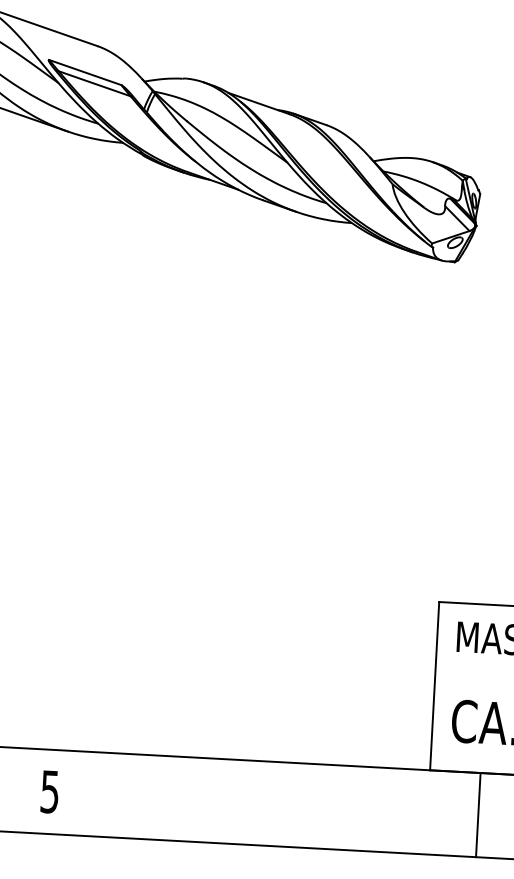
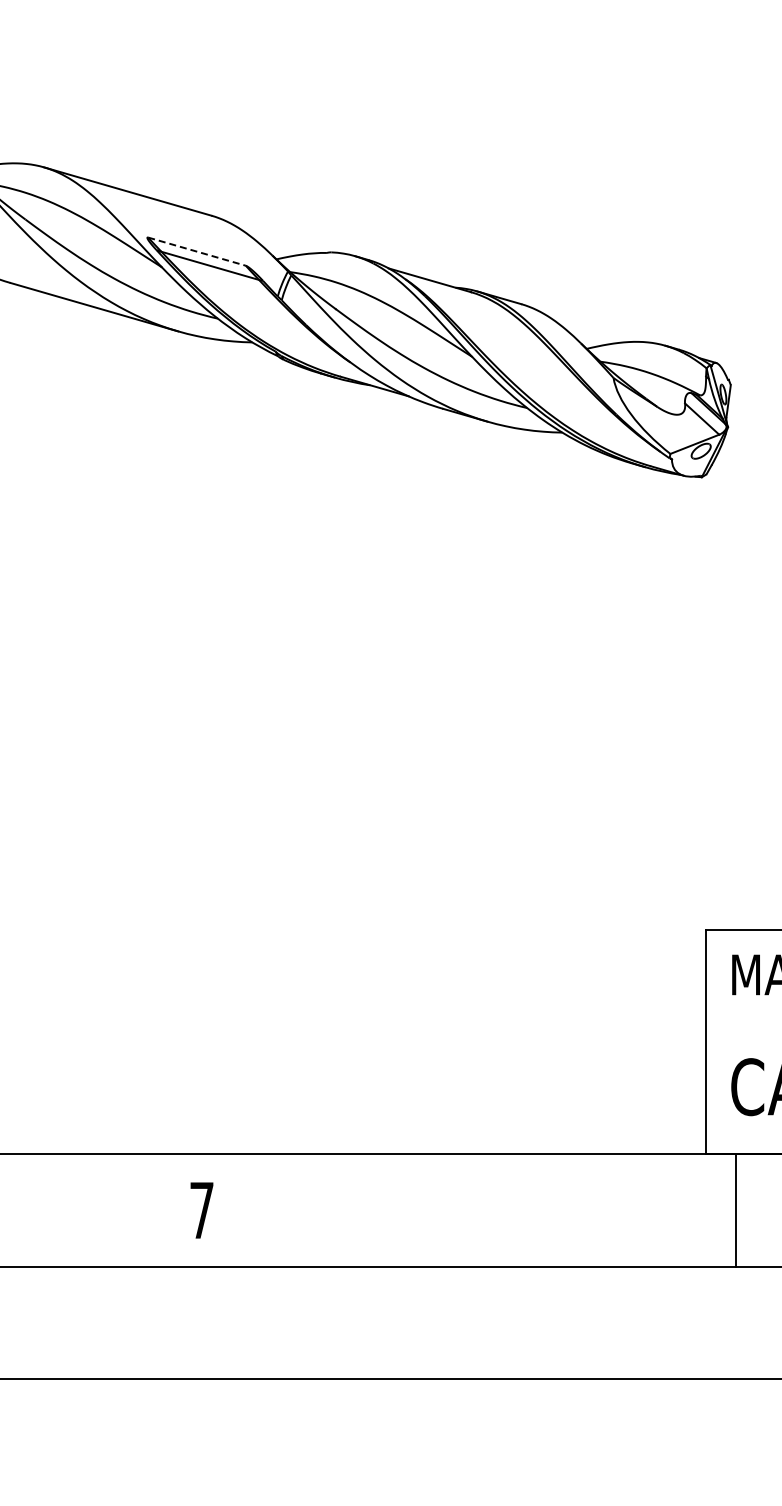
line: (85, 72) -> (197, 251), solid -> dashed
text: (49, 791) -> (201, 1210), 5 -> 7
line: (477, 815) -> (735, 1210), moved

